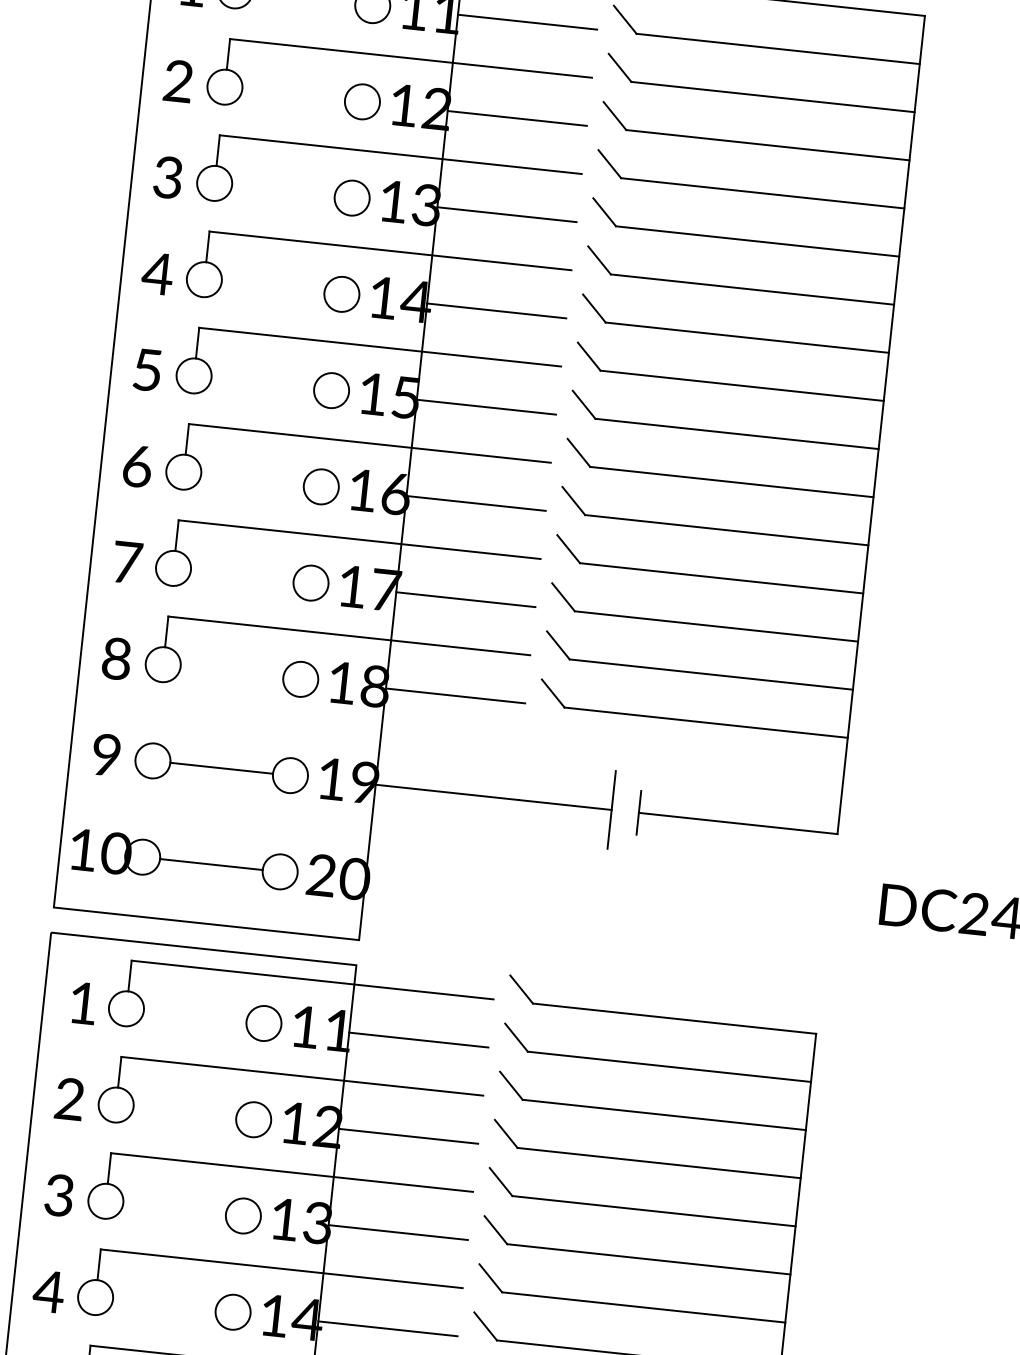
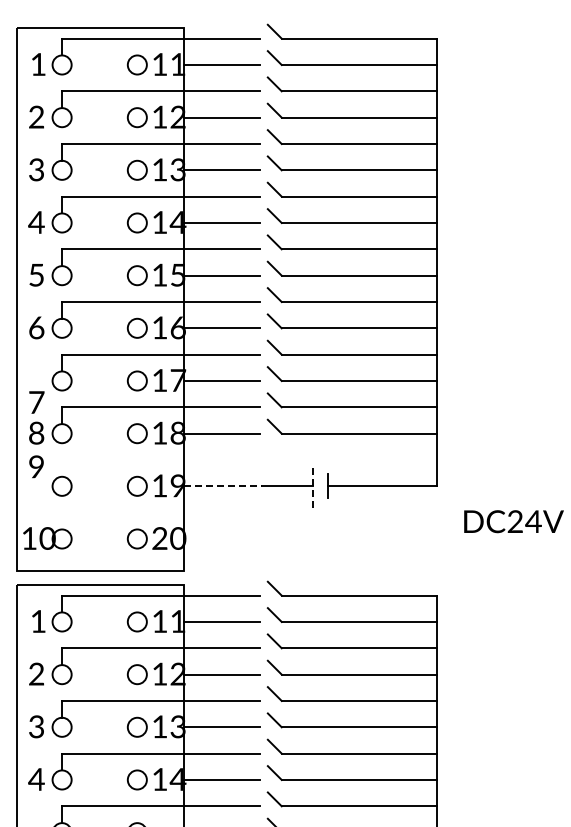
text: (126, 562) -> (36, 402), moved
text: (106, 754) -> (36, 466), moved
line: (221, 768) -> (99, 486), removed
line: (447, 792) -> (223, 486), solid -> dashed
line: (612, 808) -> (313, 485), solid -> dashed
line: (210, 865) -> (99, 539), removed

